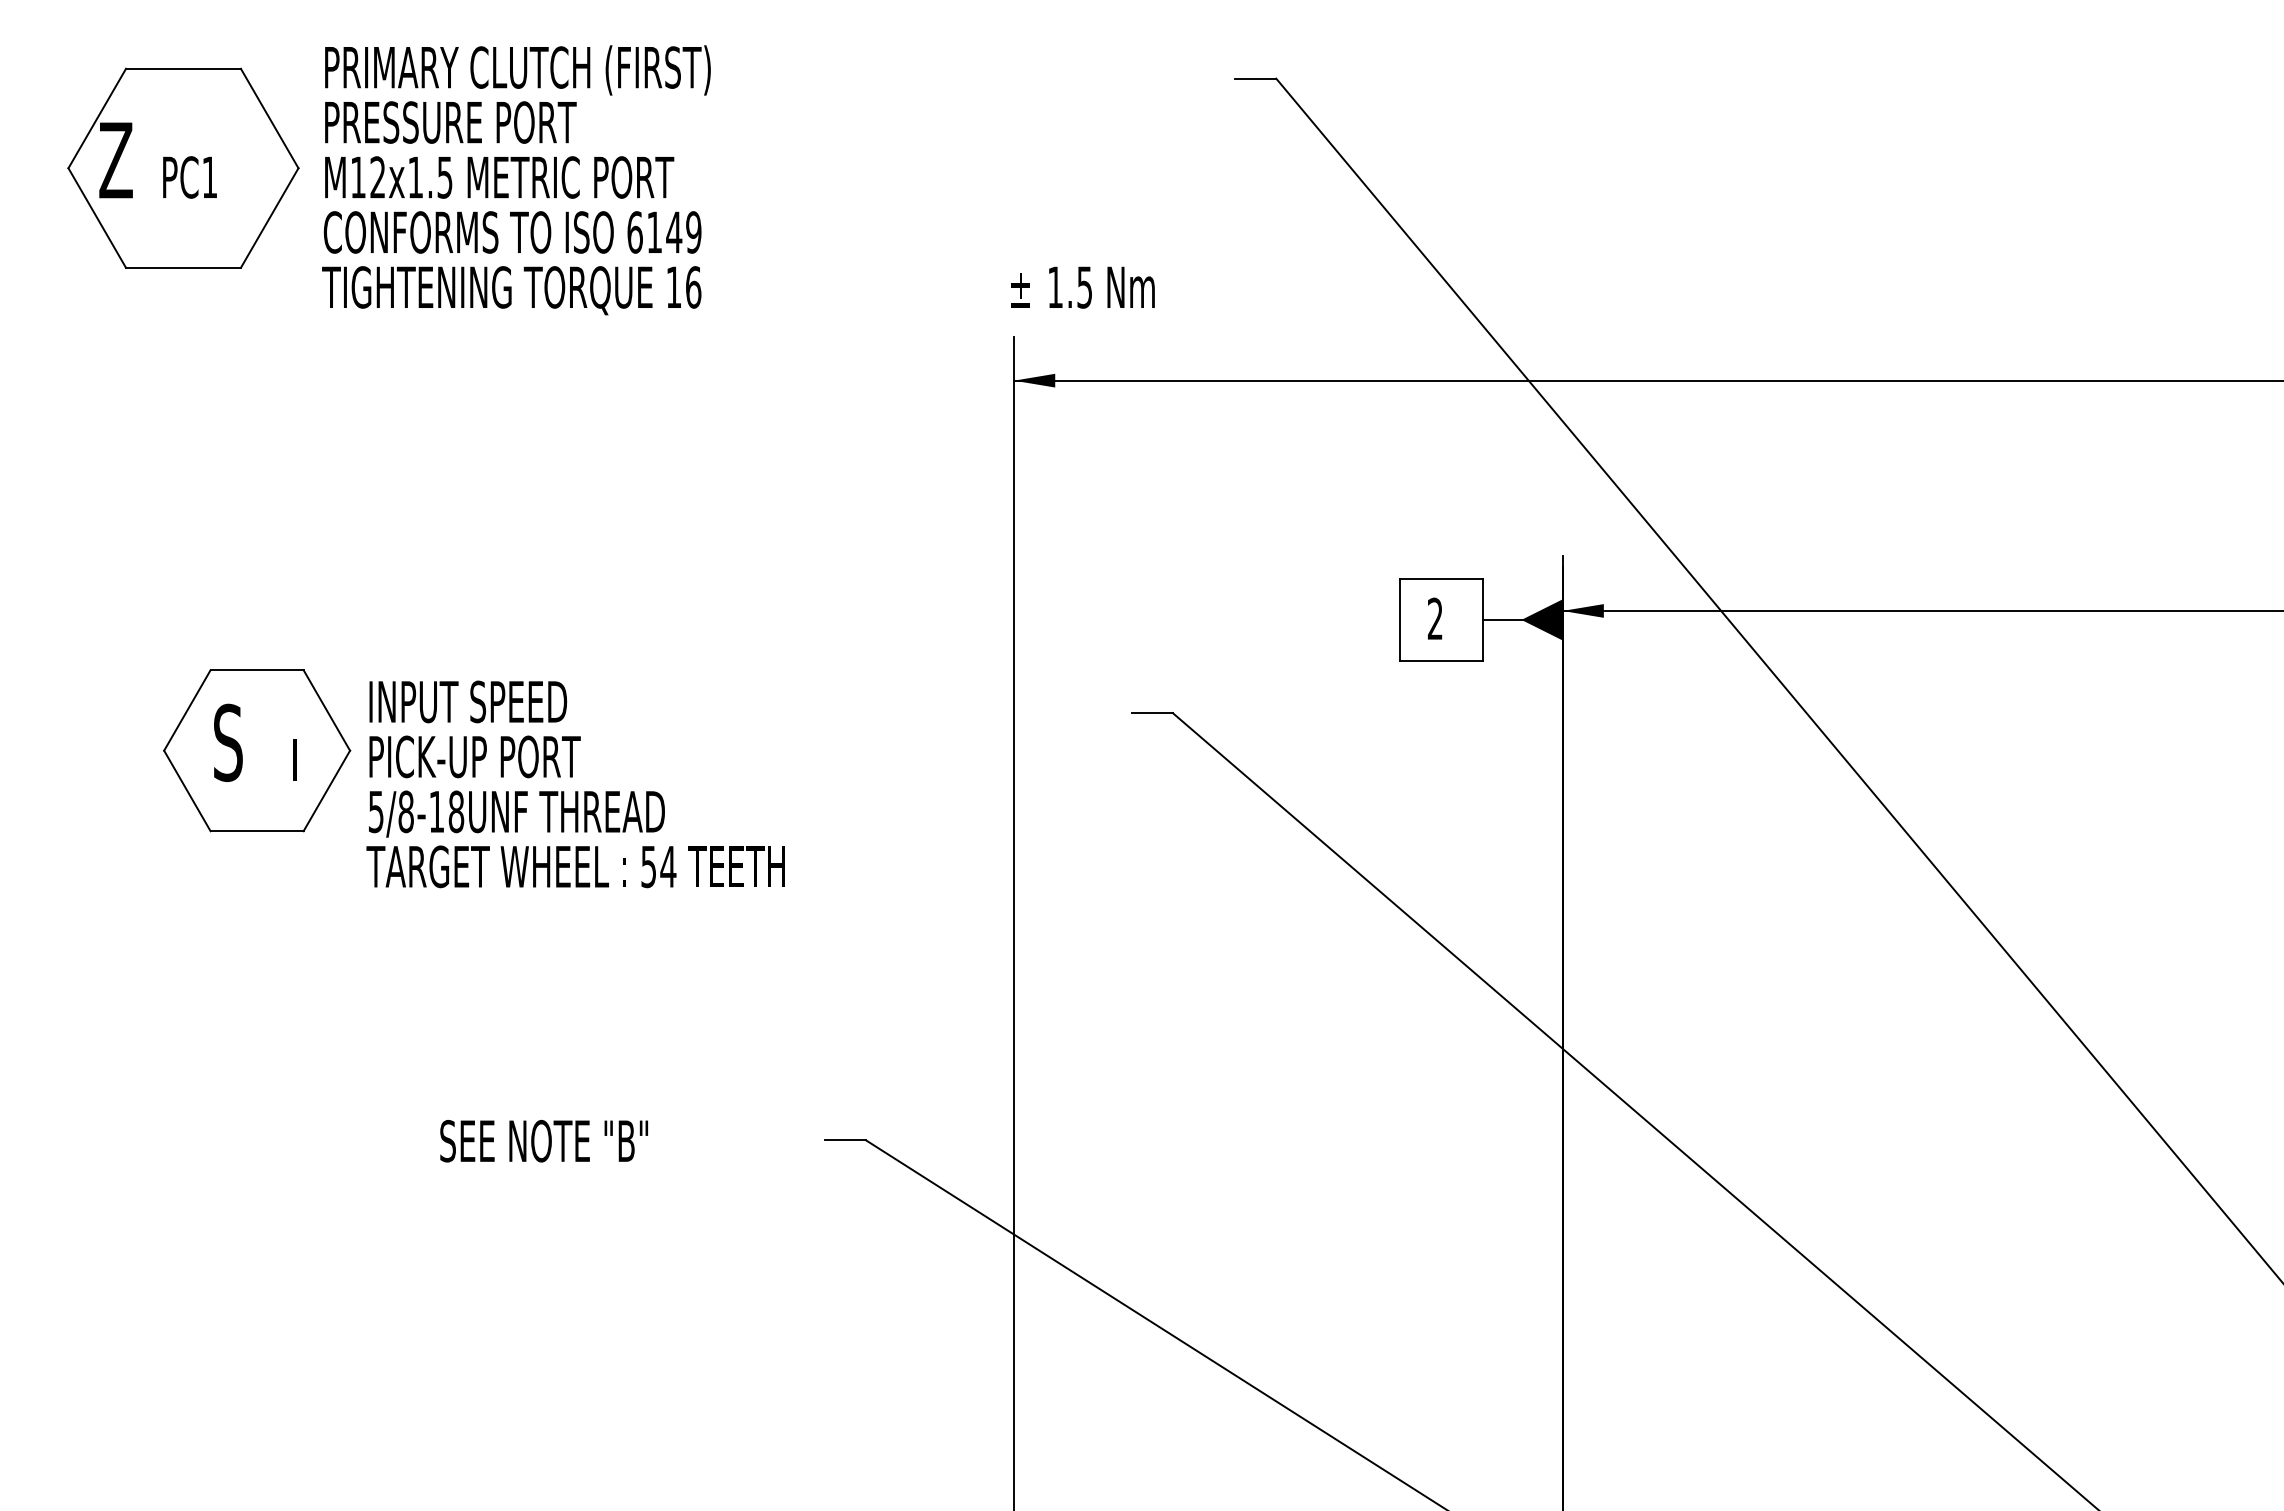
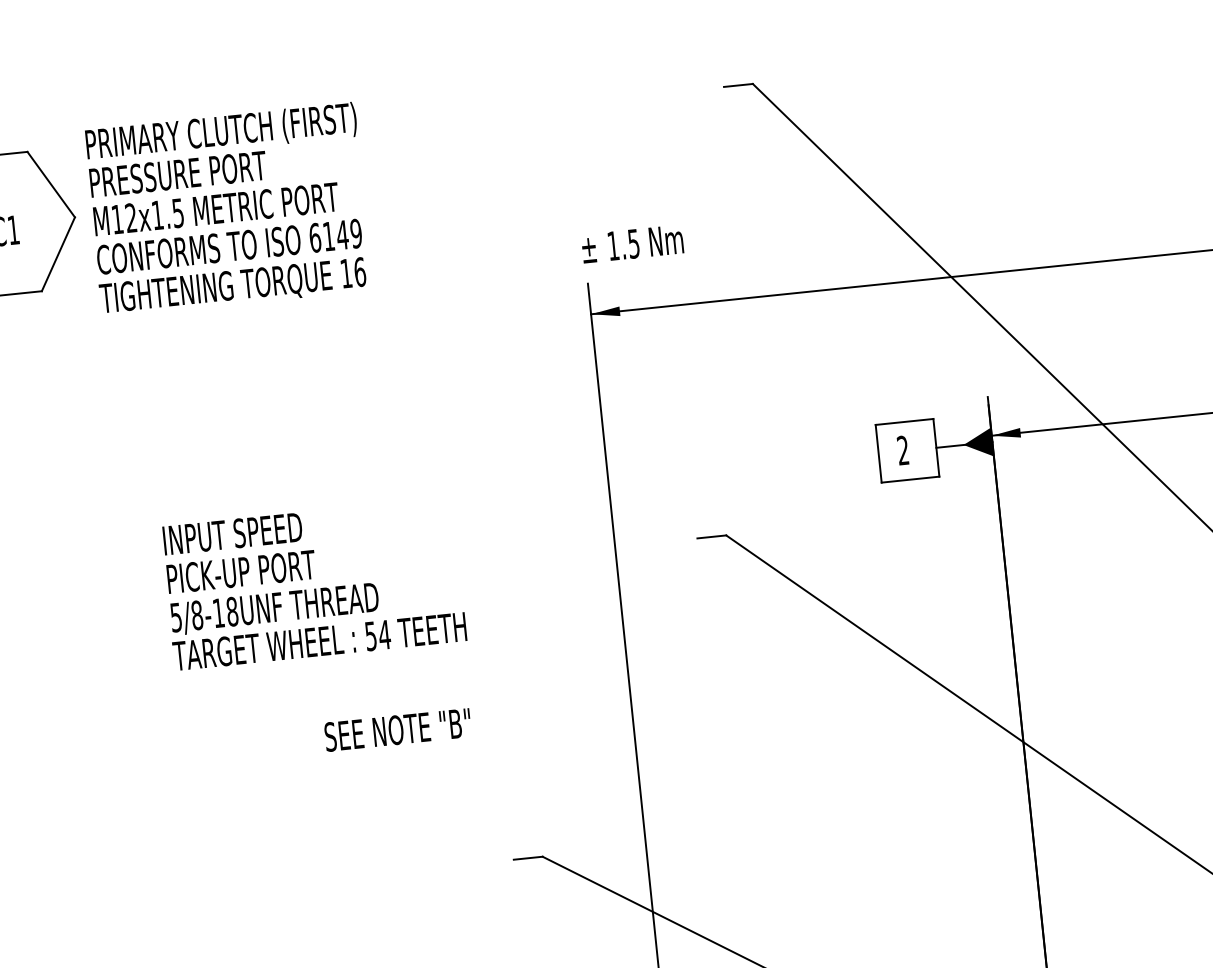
part: (257, 750) -> (88, 627), removed
text: (575, 784) -> (313, 584), moved
text: (543, 1140) -> (397, 729), moved

